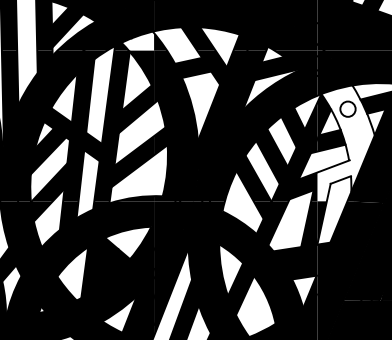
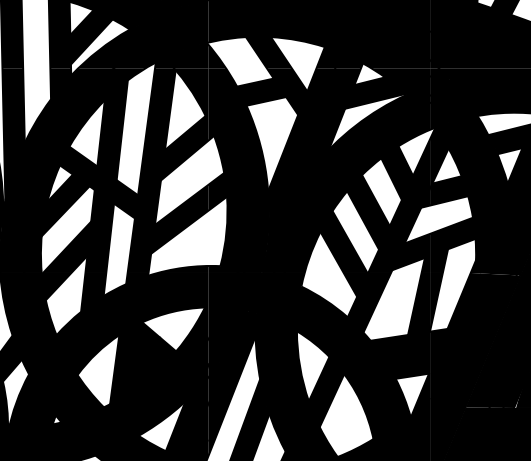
fill: (137, 40) -> (186, 55), added
fill: (345, 143) -> (468, 194), added

